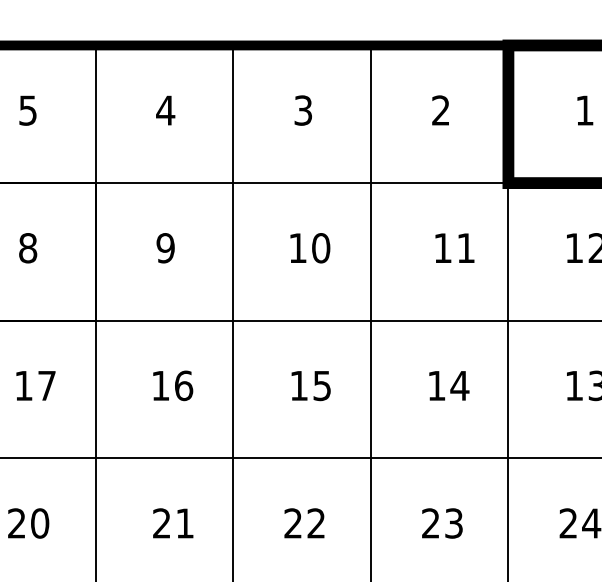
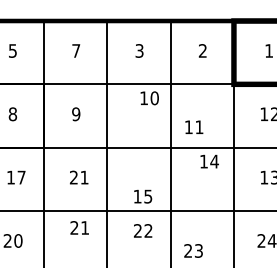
text: (164, 109) -> (75, 50), 4 -> 7
text: (455, 246) -> (194, 126), moved
text: (309, 248) -> (149, 98), moved
text: (170, 385) -> (78, 177), 16 -> 21
text: (311, 385) -> (143, 196), moved
text: (448, 385) -> (209, 161), moved
text: (172, 522) -> (79, 227), moved
text: (305, 522) -> (143, 230), moved
text: (442, 522) -> (193, 250), moved

